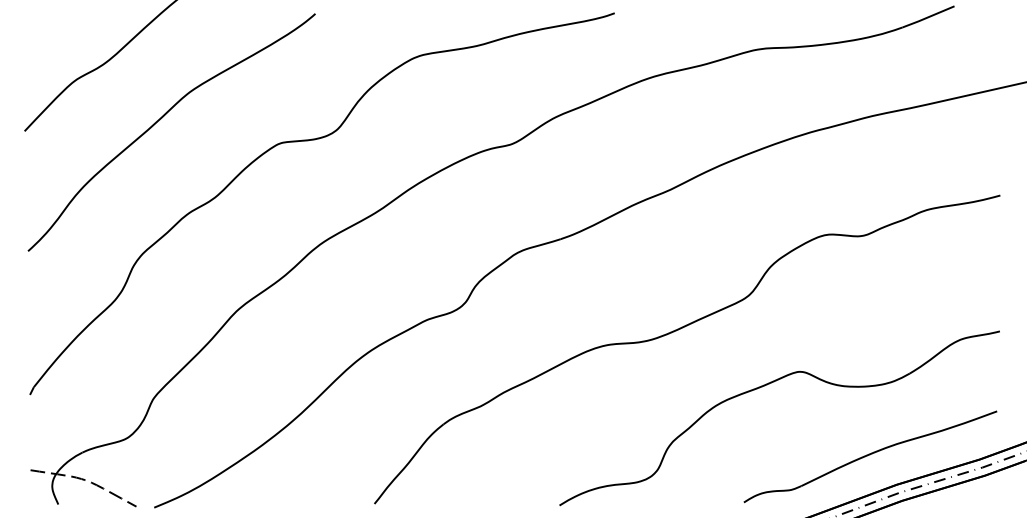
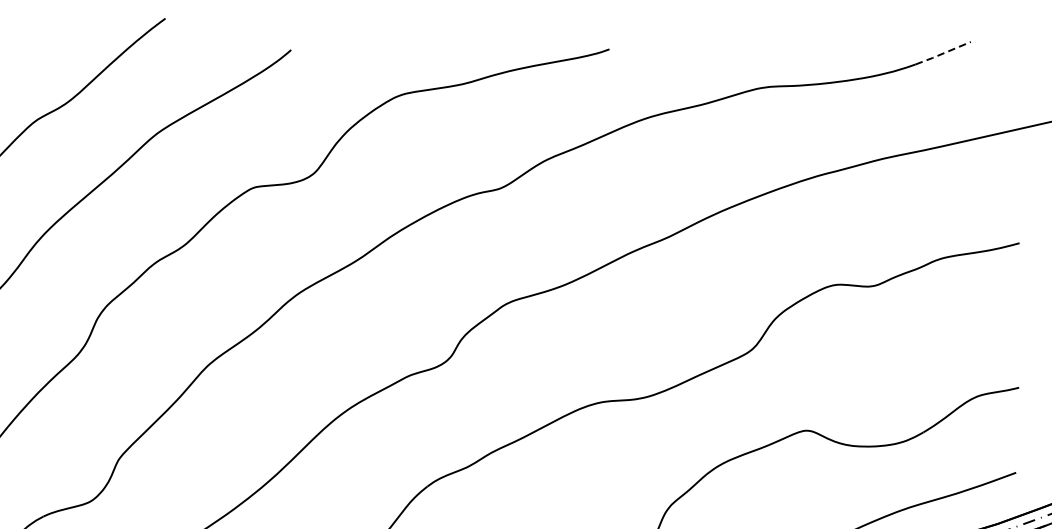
line: (927, 17) -> (942, 53), solid -> dashed

